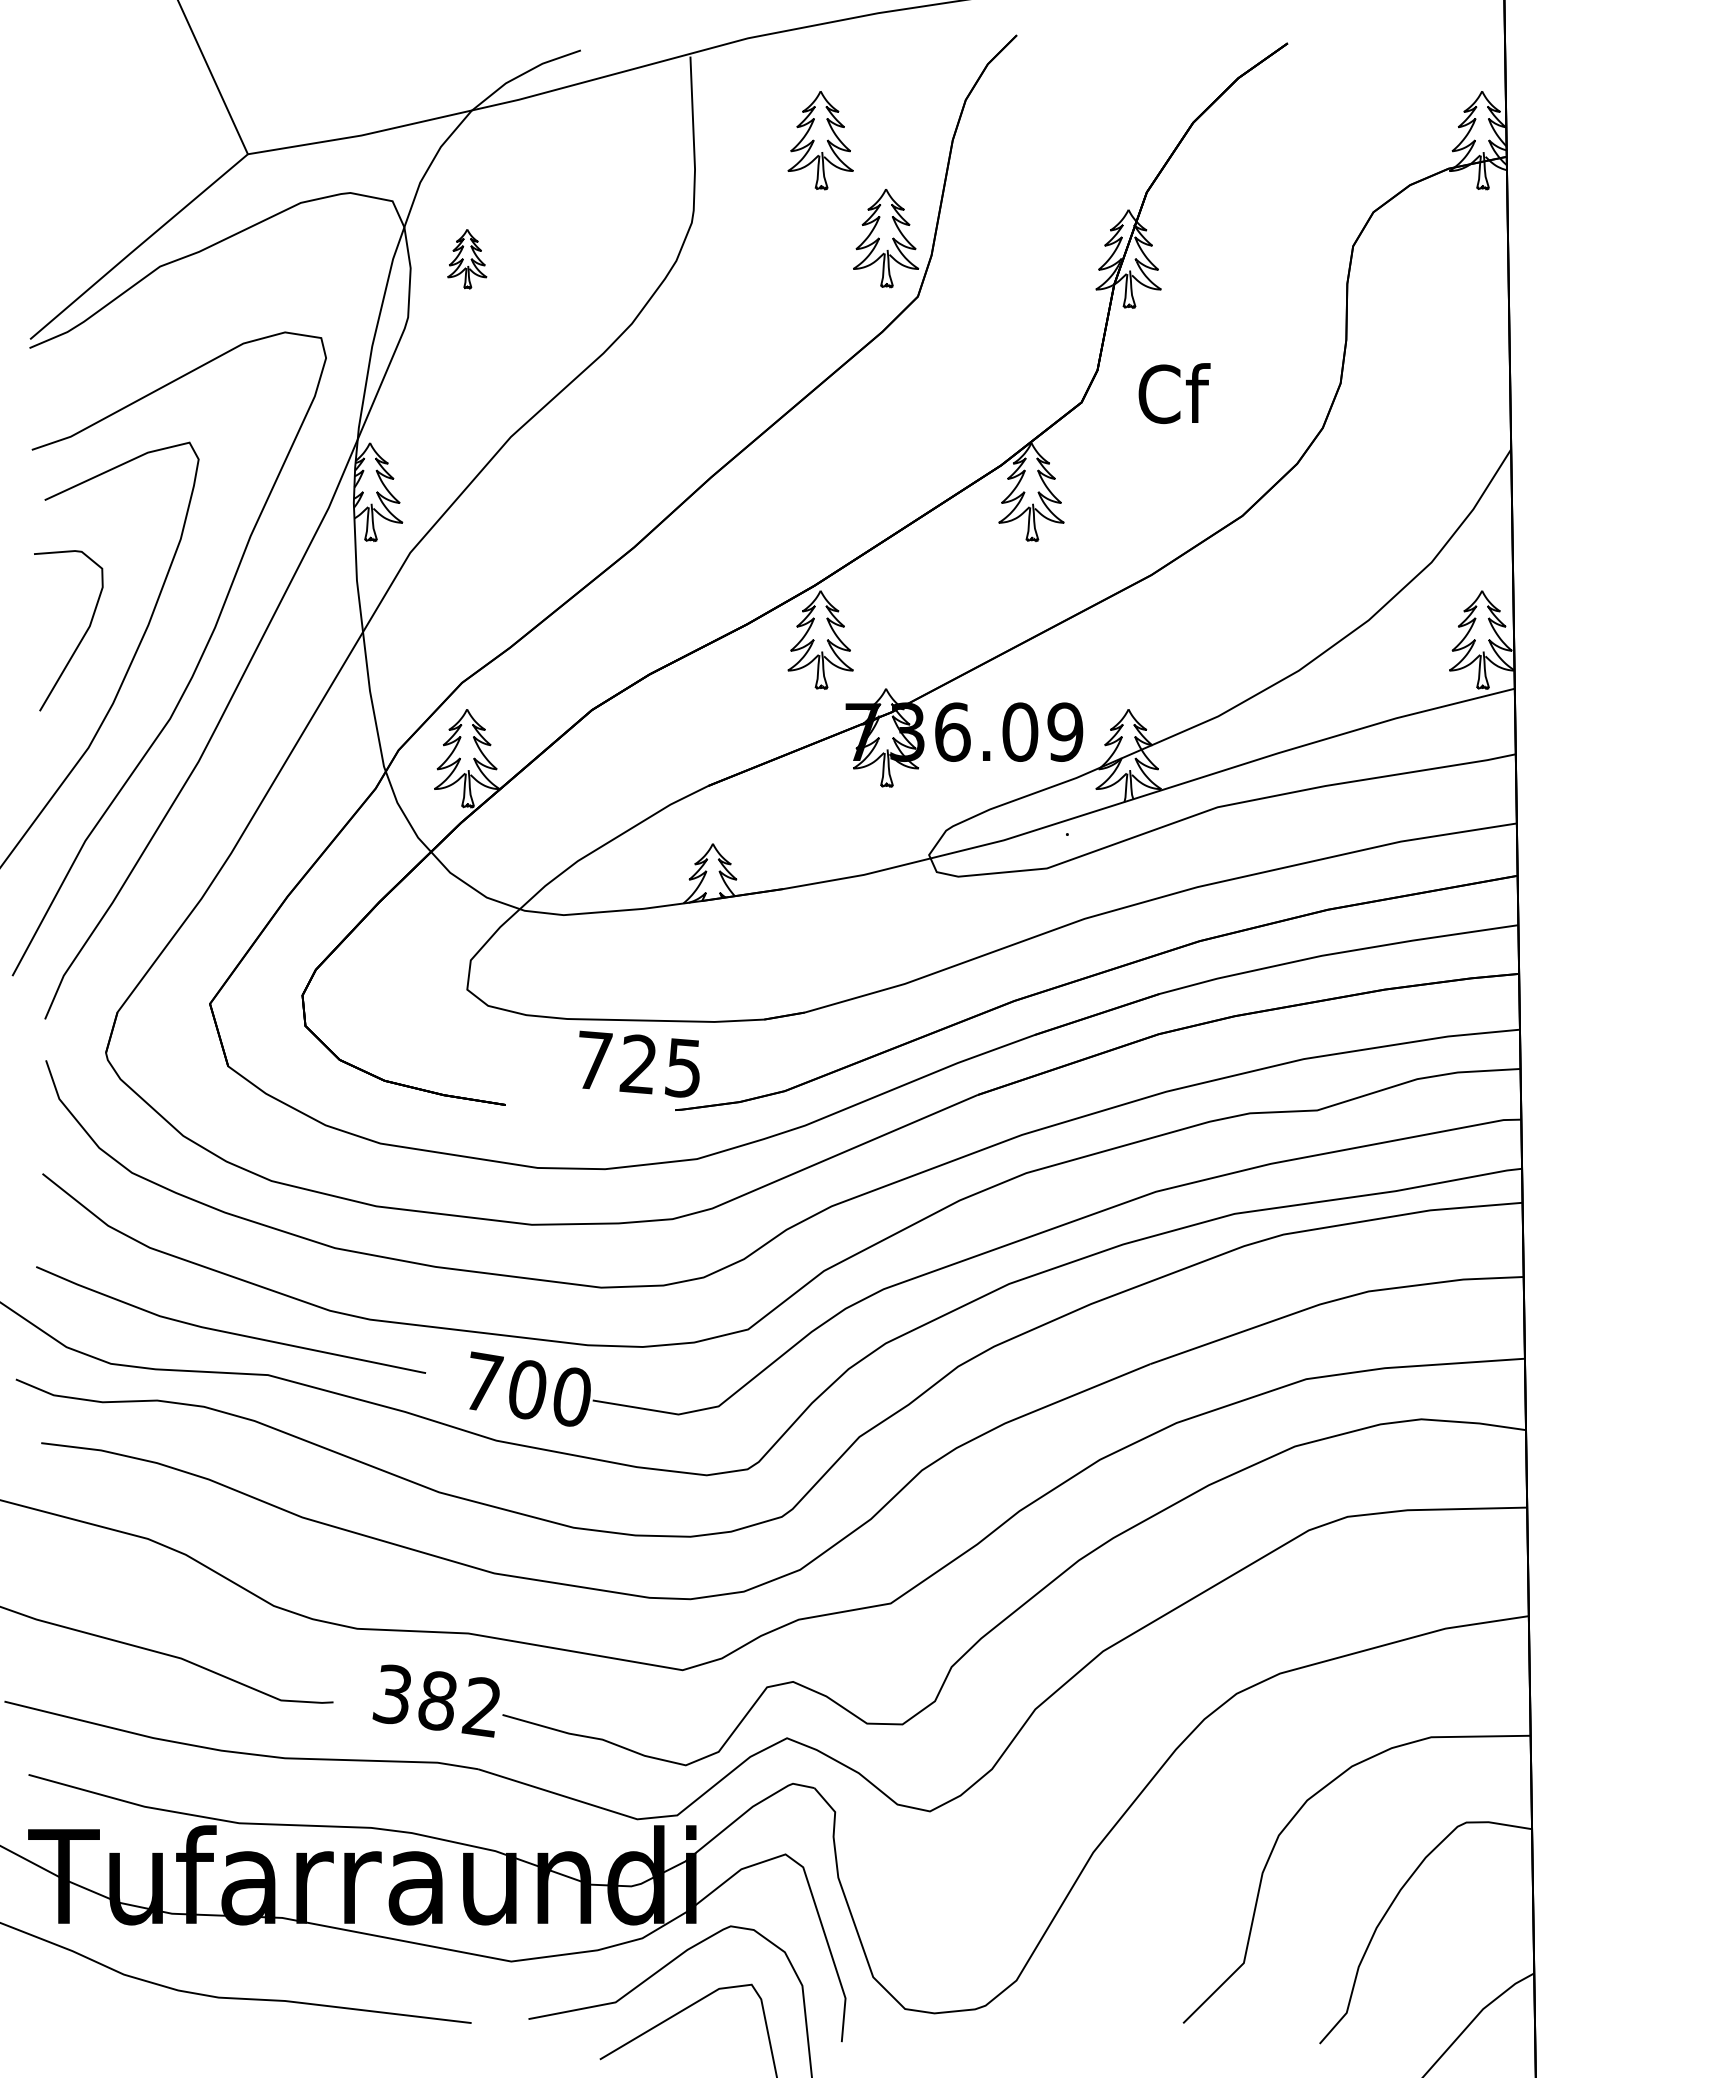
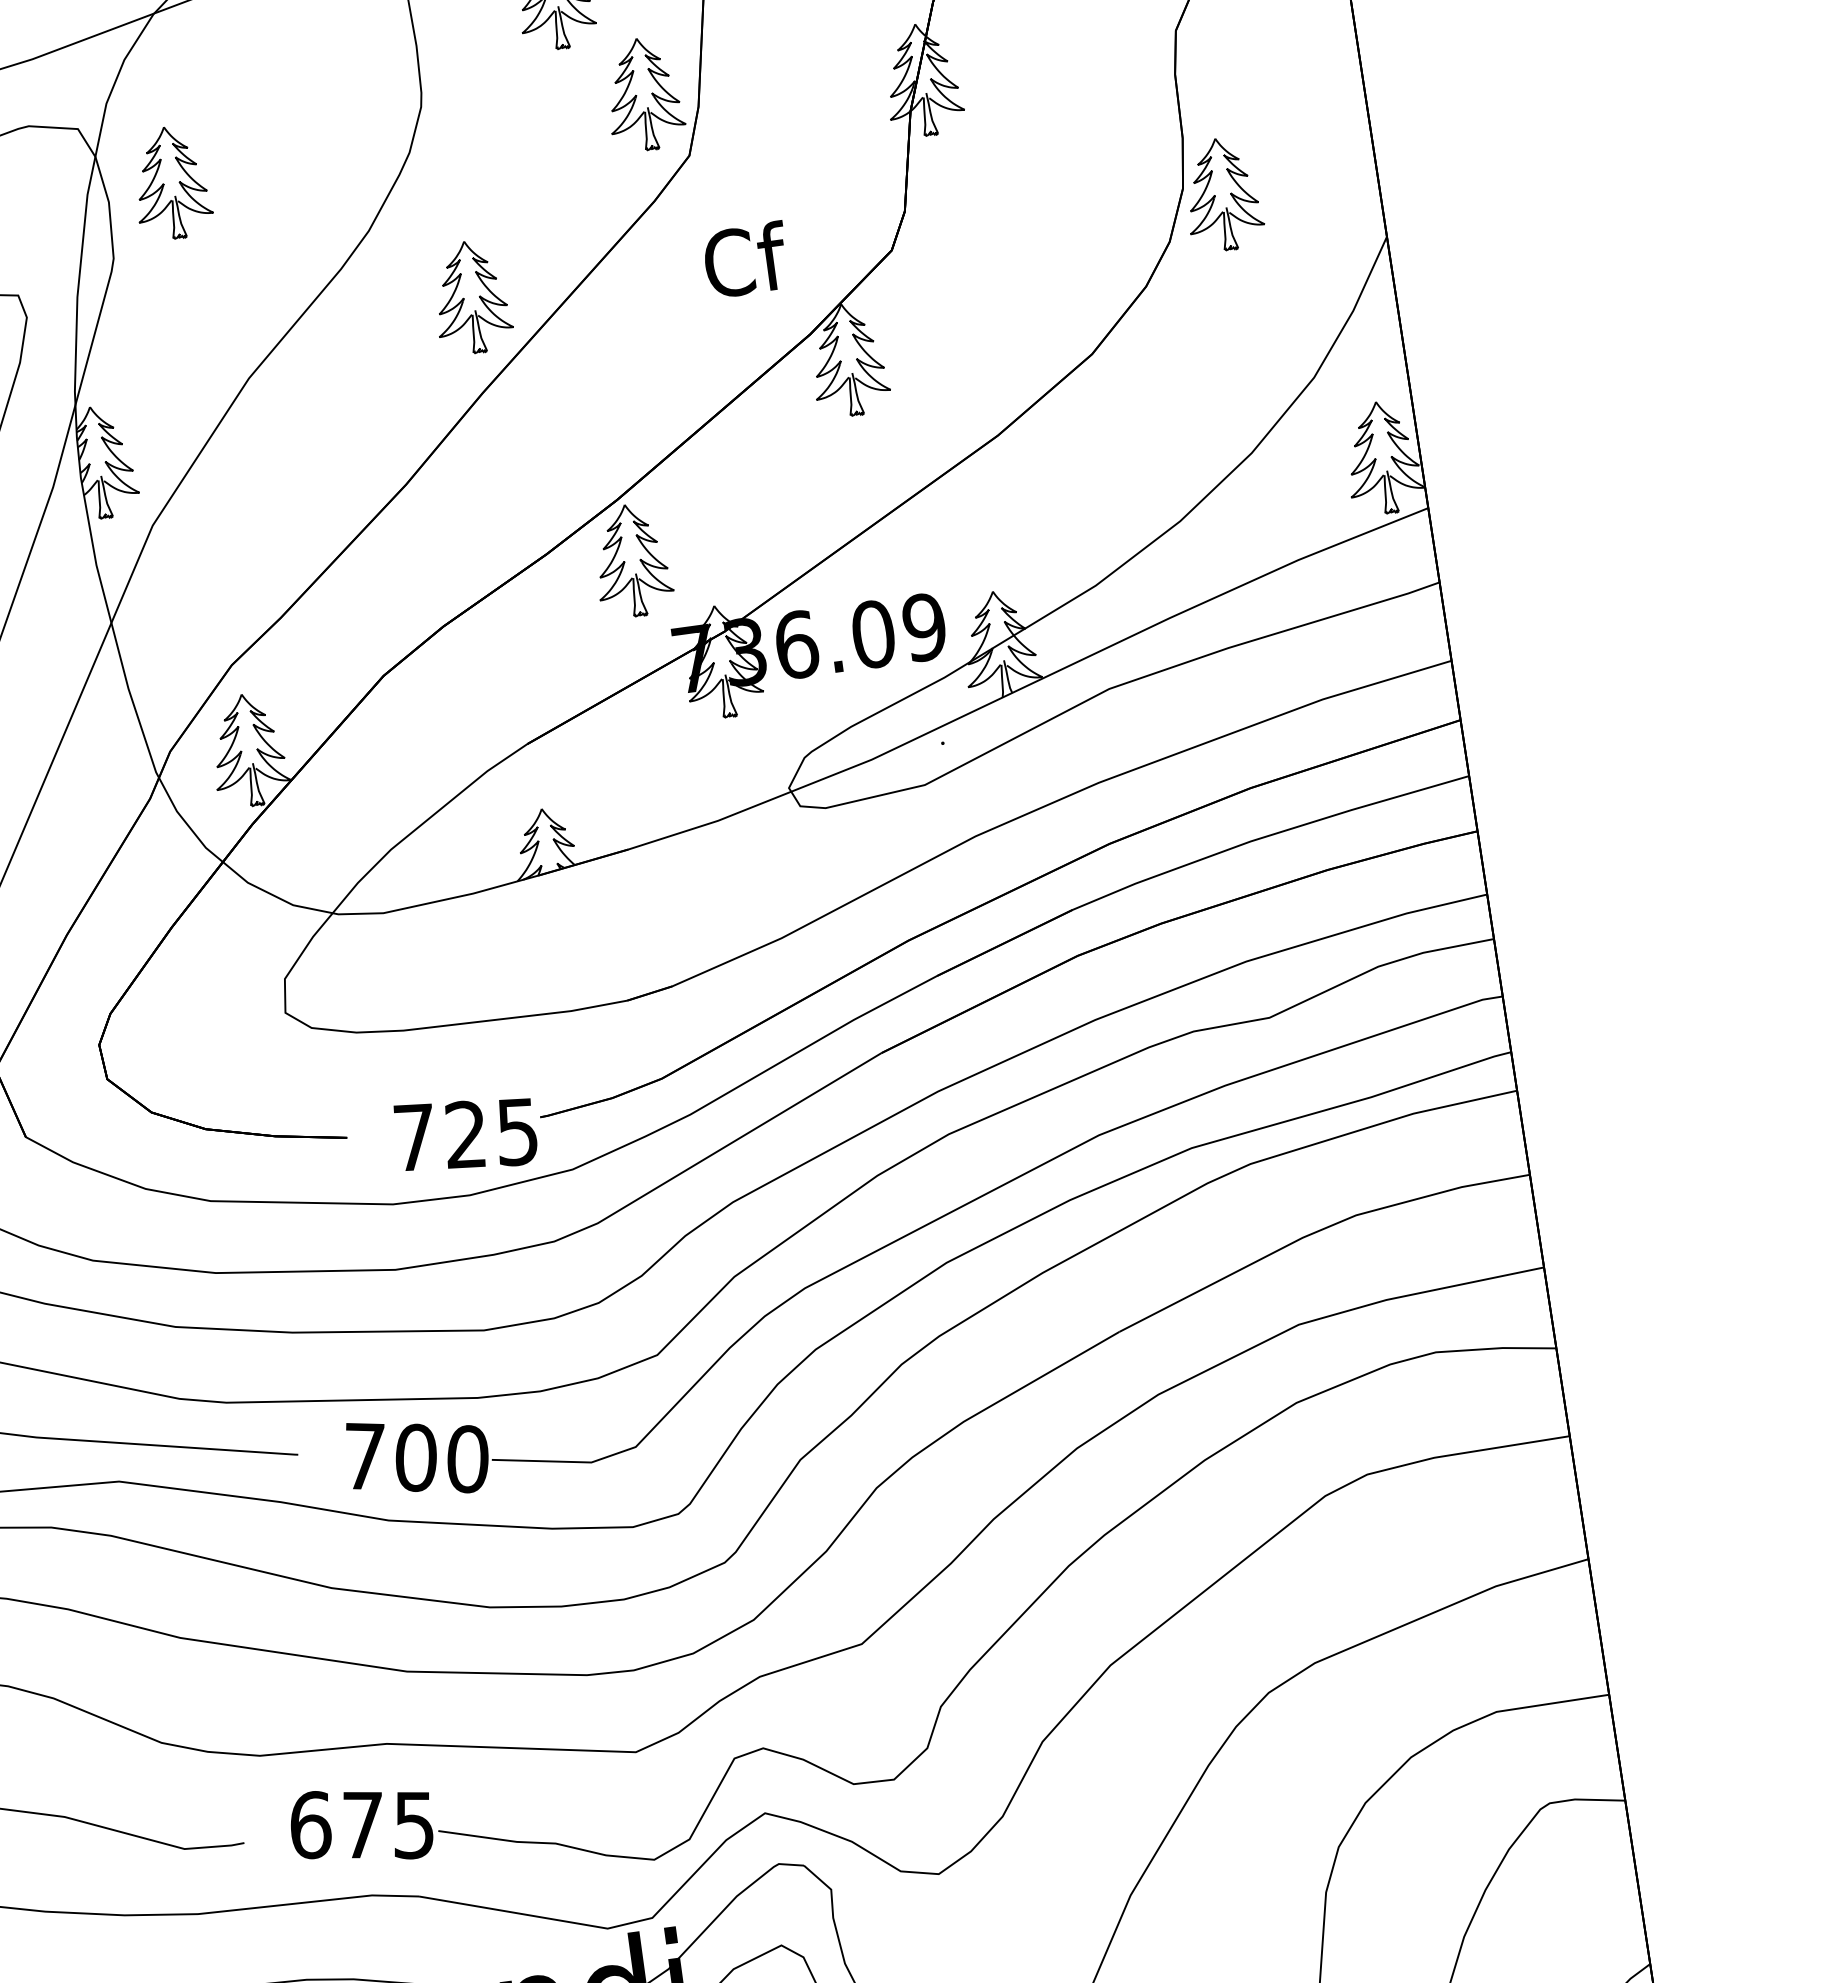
part: (467, 258) -> (171, 182), size x1.67
part: (713, 393) -> (472, 297), added
text: (1174, 393) -> (746, 259), moved
part: (1374, 393) -> (1223, 194), added
text: (639, 1063) -> (466, 1133), moved
text: (435, 1700) -> (359, 1825), 382 -> 675

